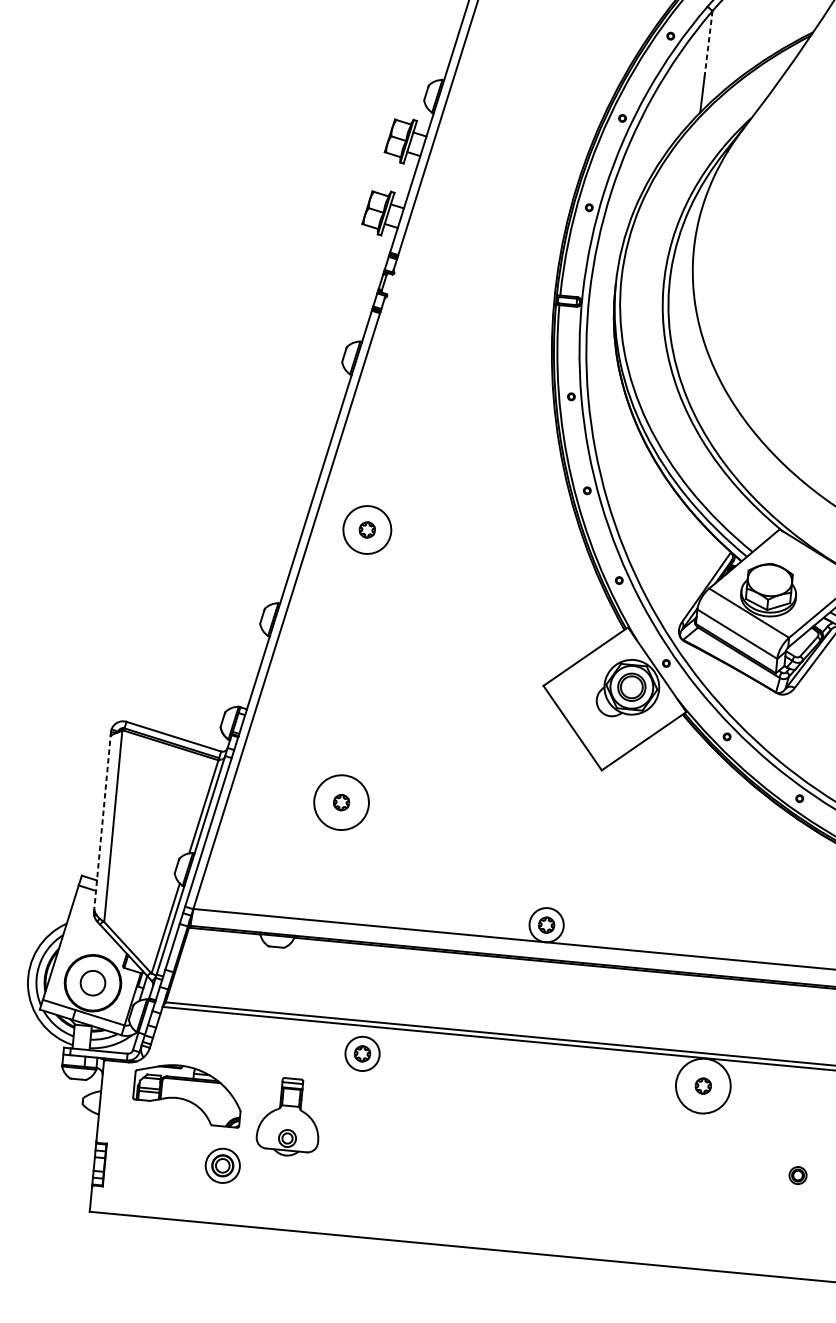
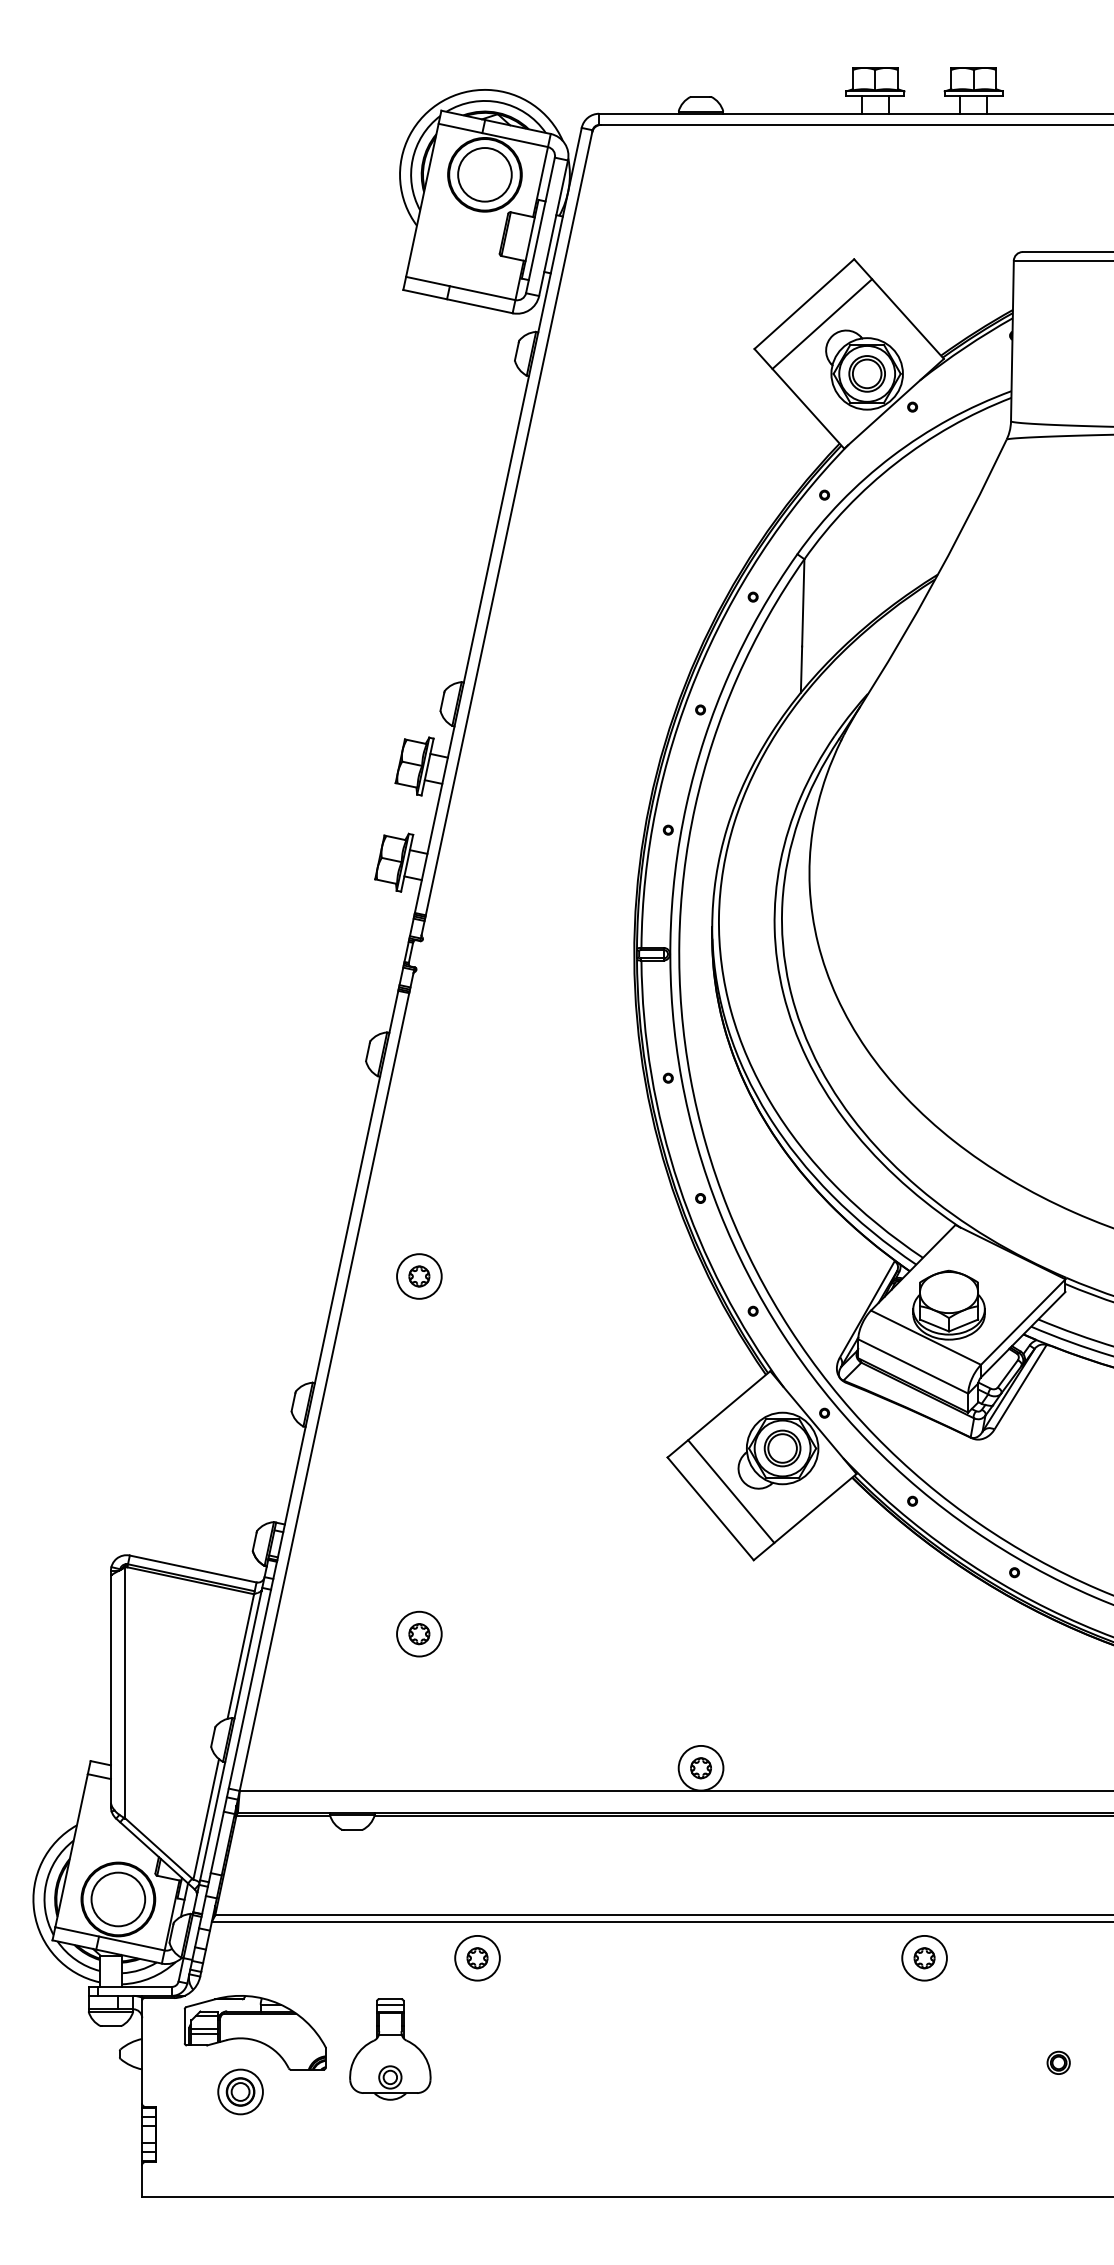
line: (708, 43) -> (803, 602), dashed -> solid
circle: (367, 530) -> (419, 1276), size x0.71
line: (589, 716) -> (731, 1491), added
circle: (341, 802) -> (419, 1633), size x0.62
line: (101, 824) -> (110, 1691), dashed -> solid
circle: (93, 983) -> (118, 1899), size x1.67
circle: (703, 1085) -> (924, 1957), size x0.62
part: (222, 1165) -> (240, 2091), moved

